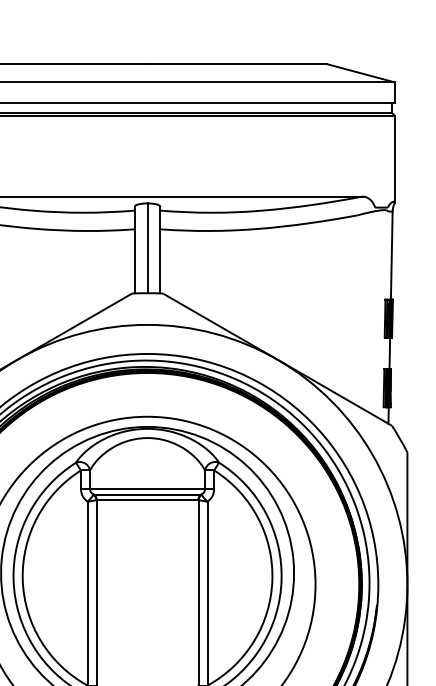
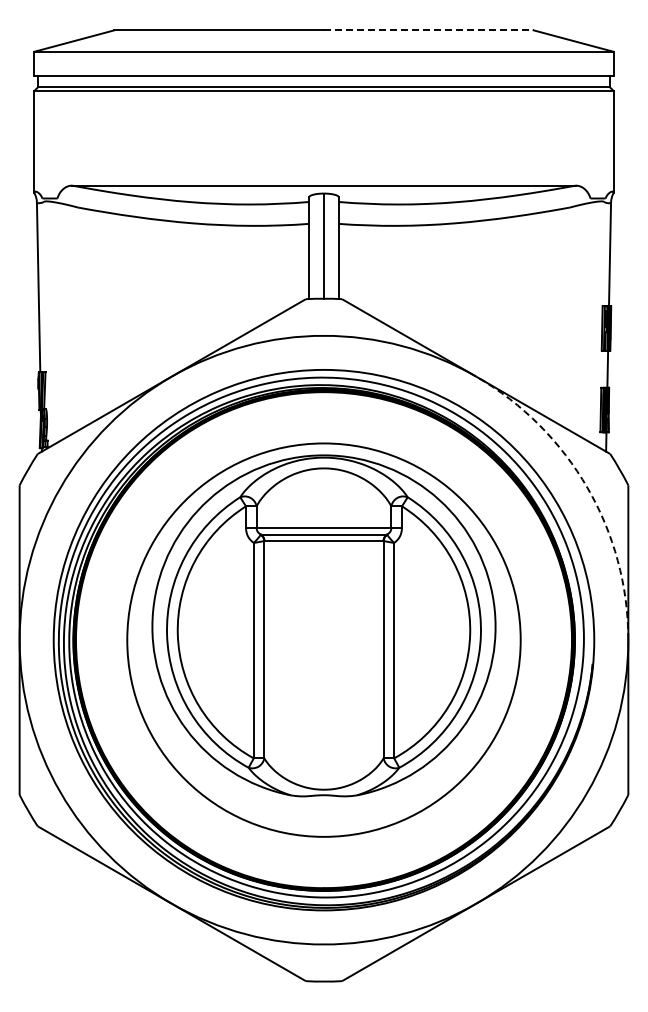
line: (236, 64) -> (428, 30), solid -> dashed
arc: (372, 454) -> (587, 487), solid -> dashed

